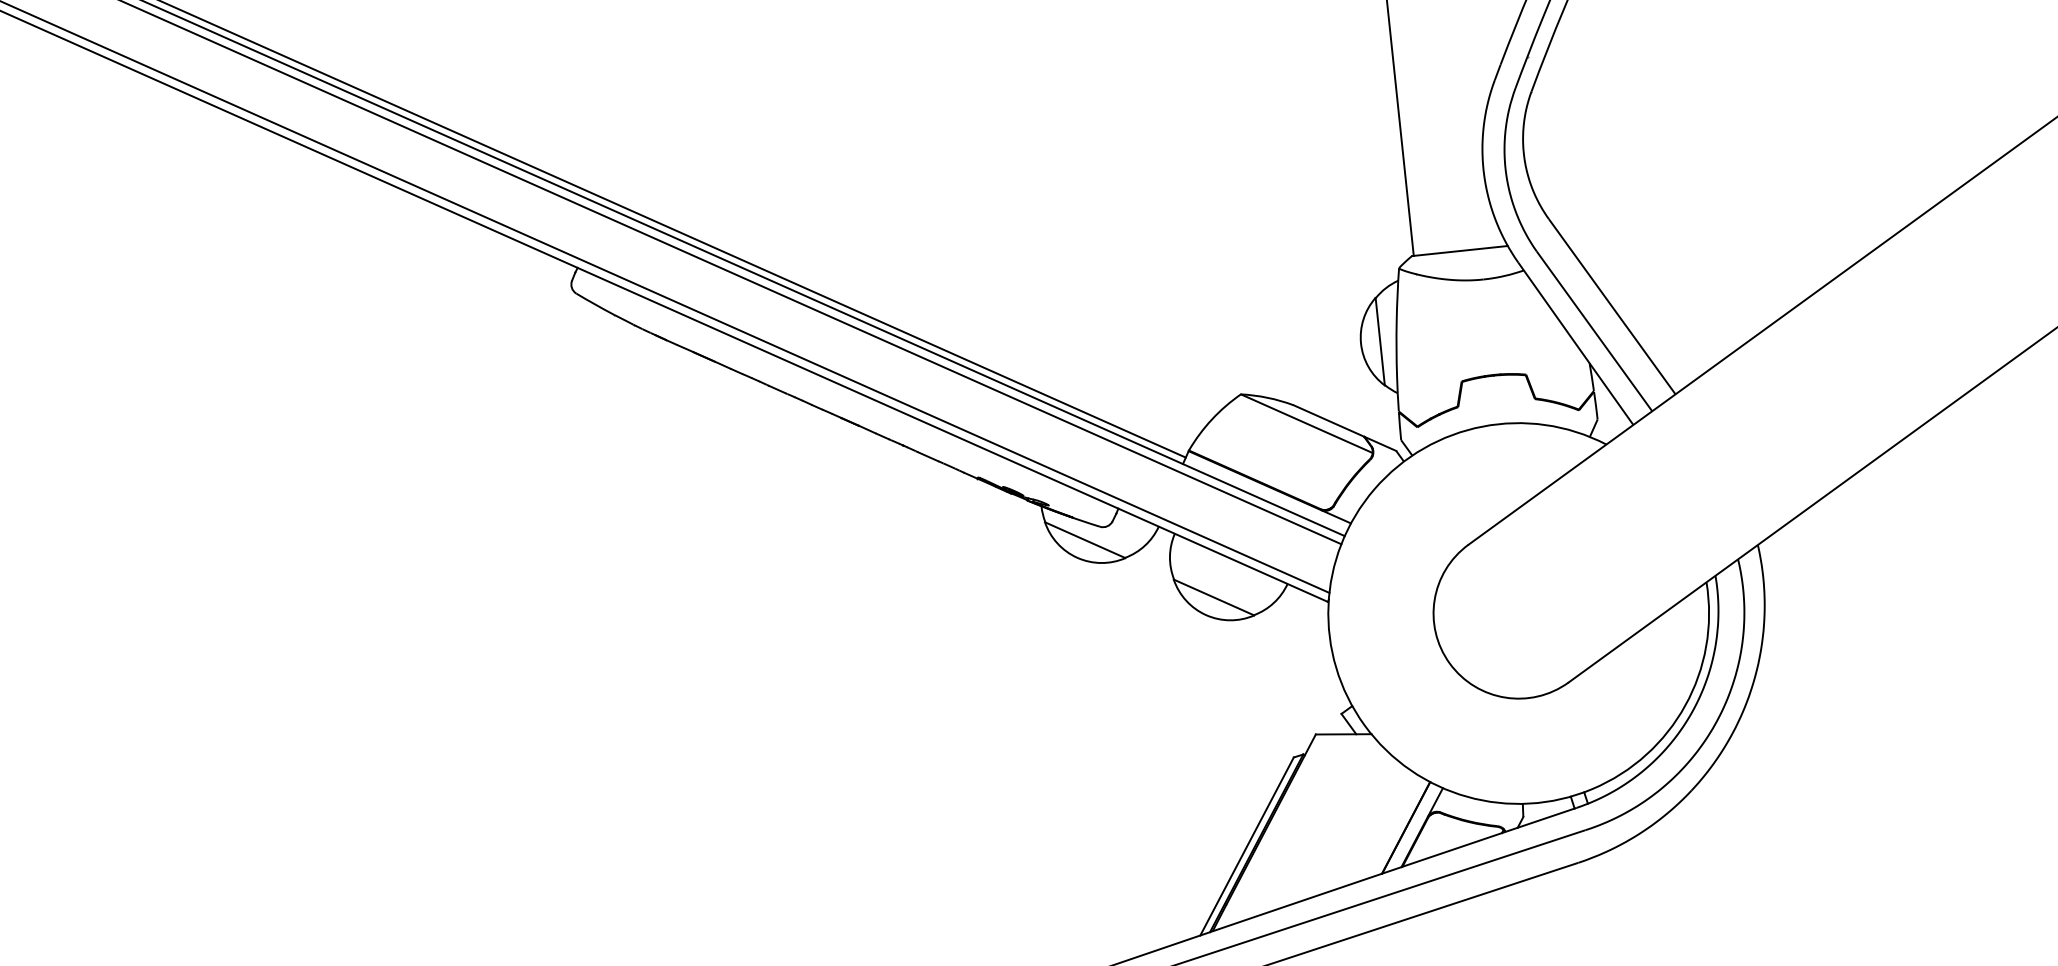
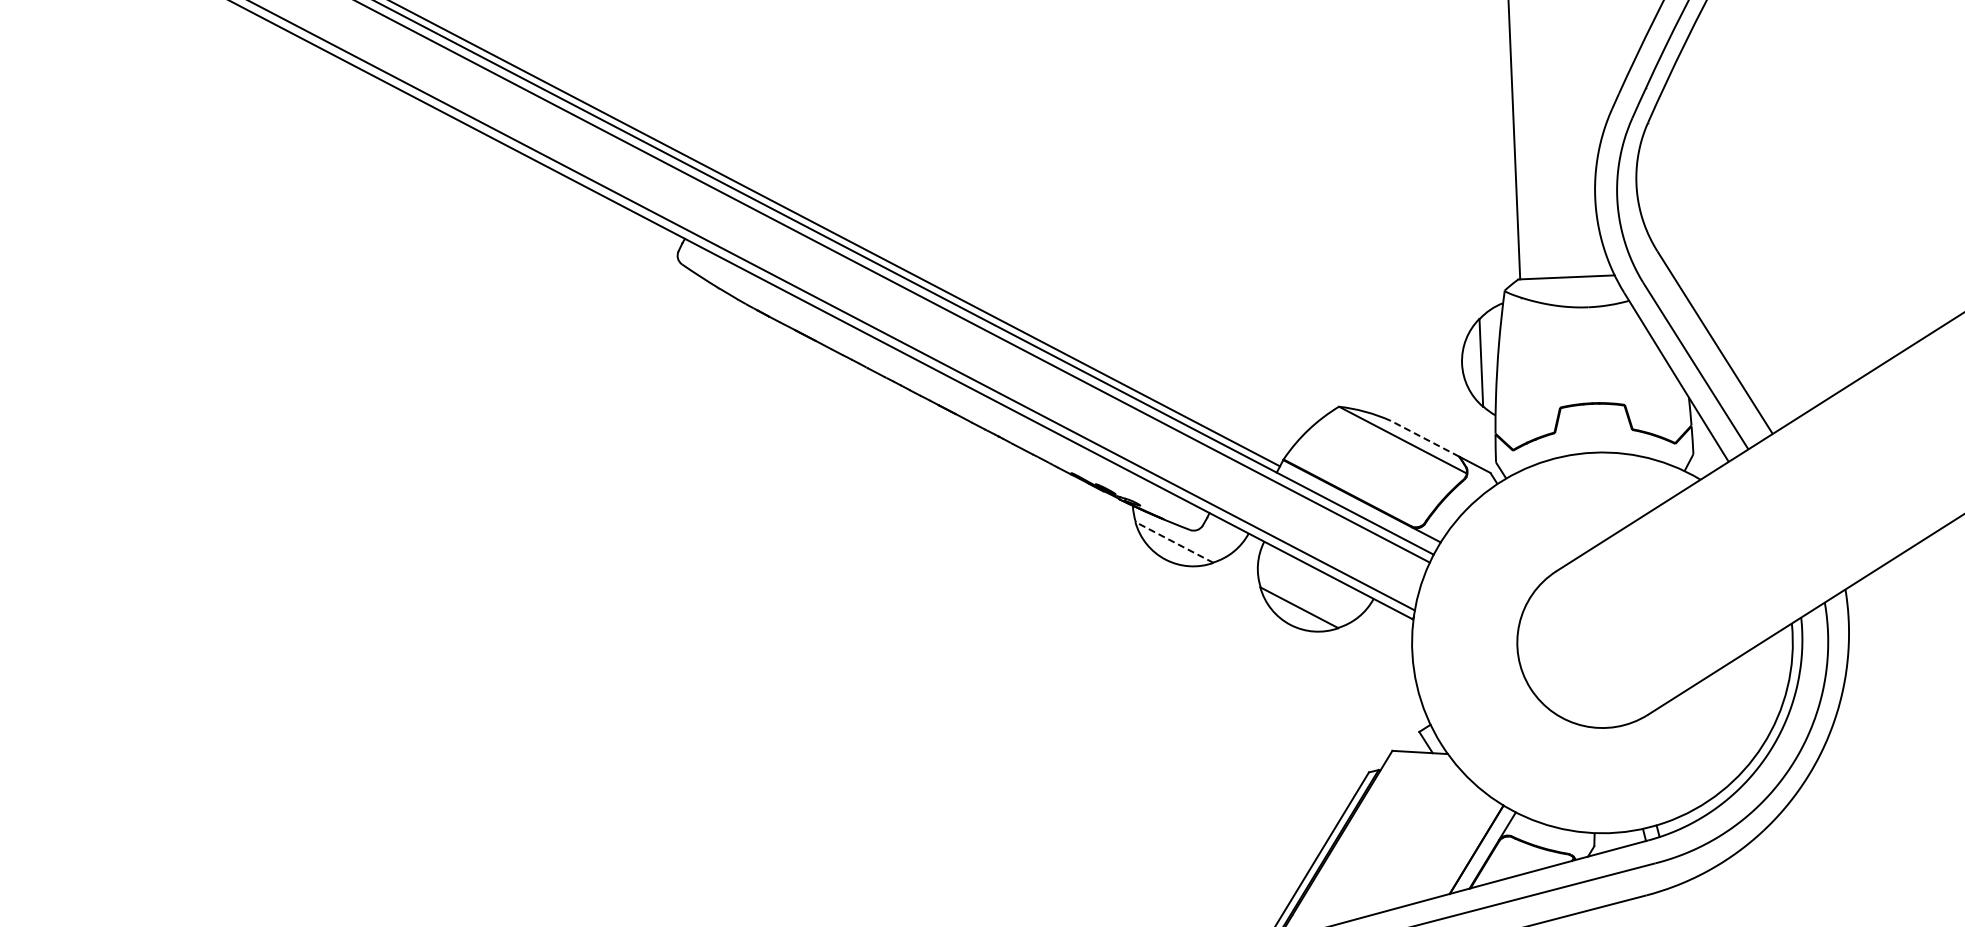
line: (1328, 420) -> (1424, 438), solid -> dashed
line: (1084, 539) -> (1173, 541), solid -> dashed

